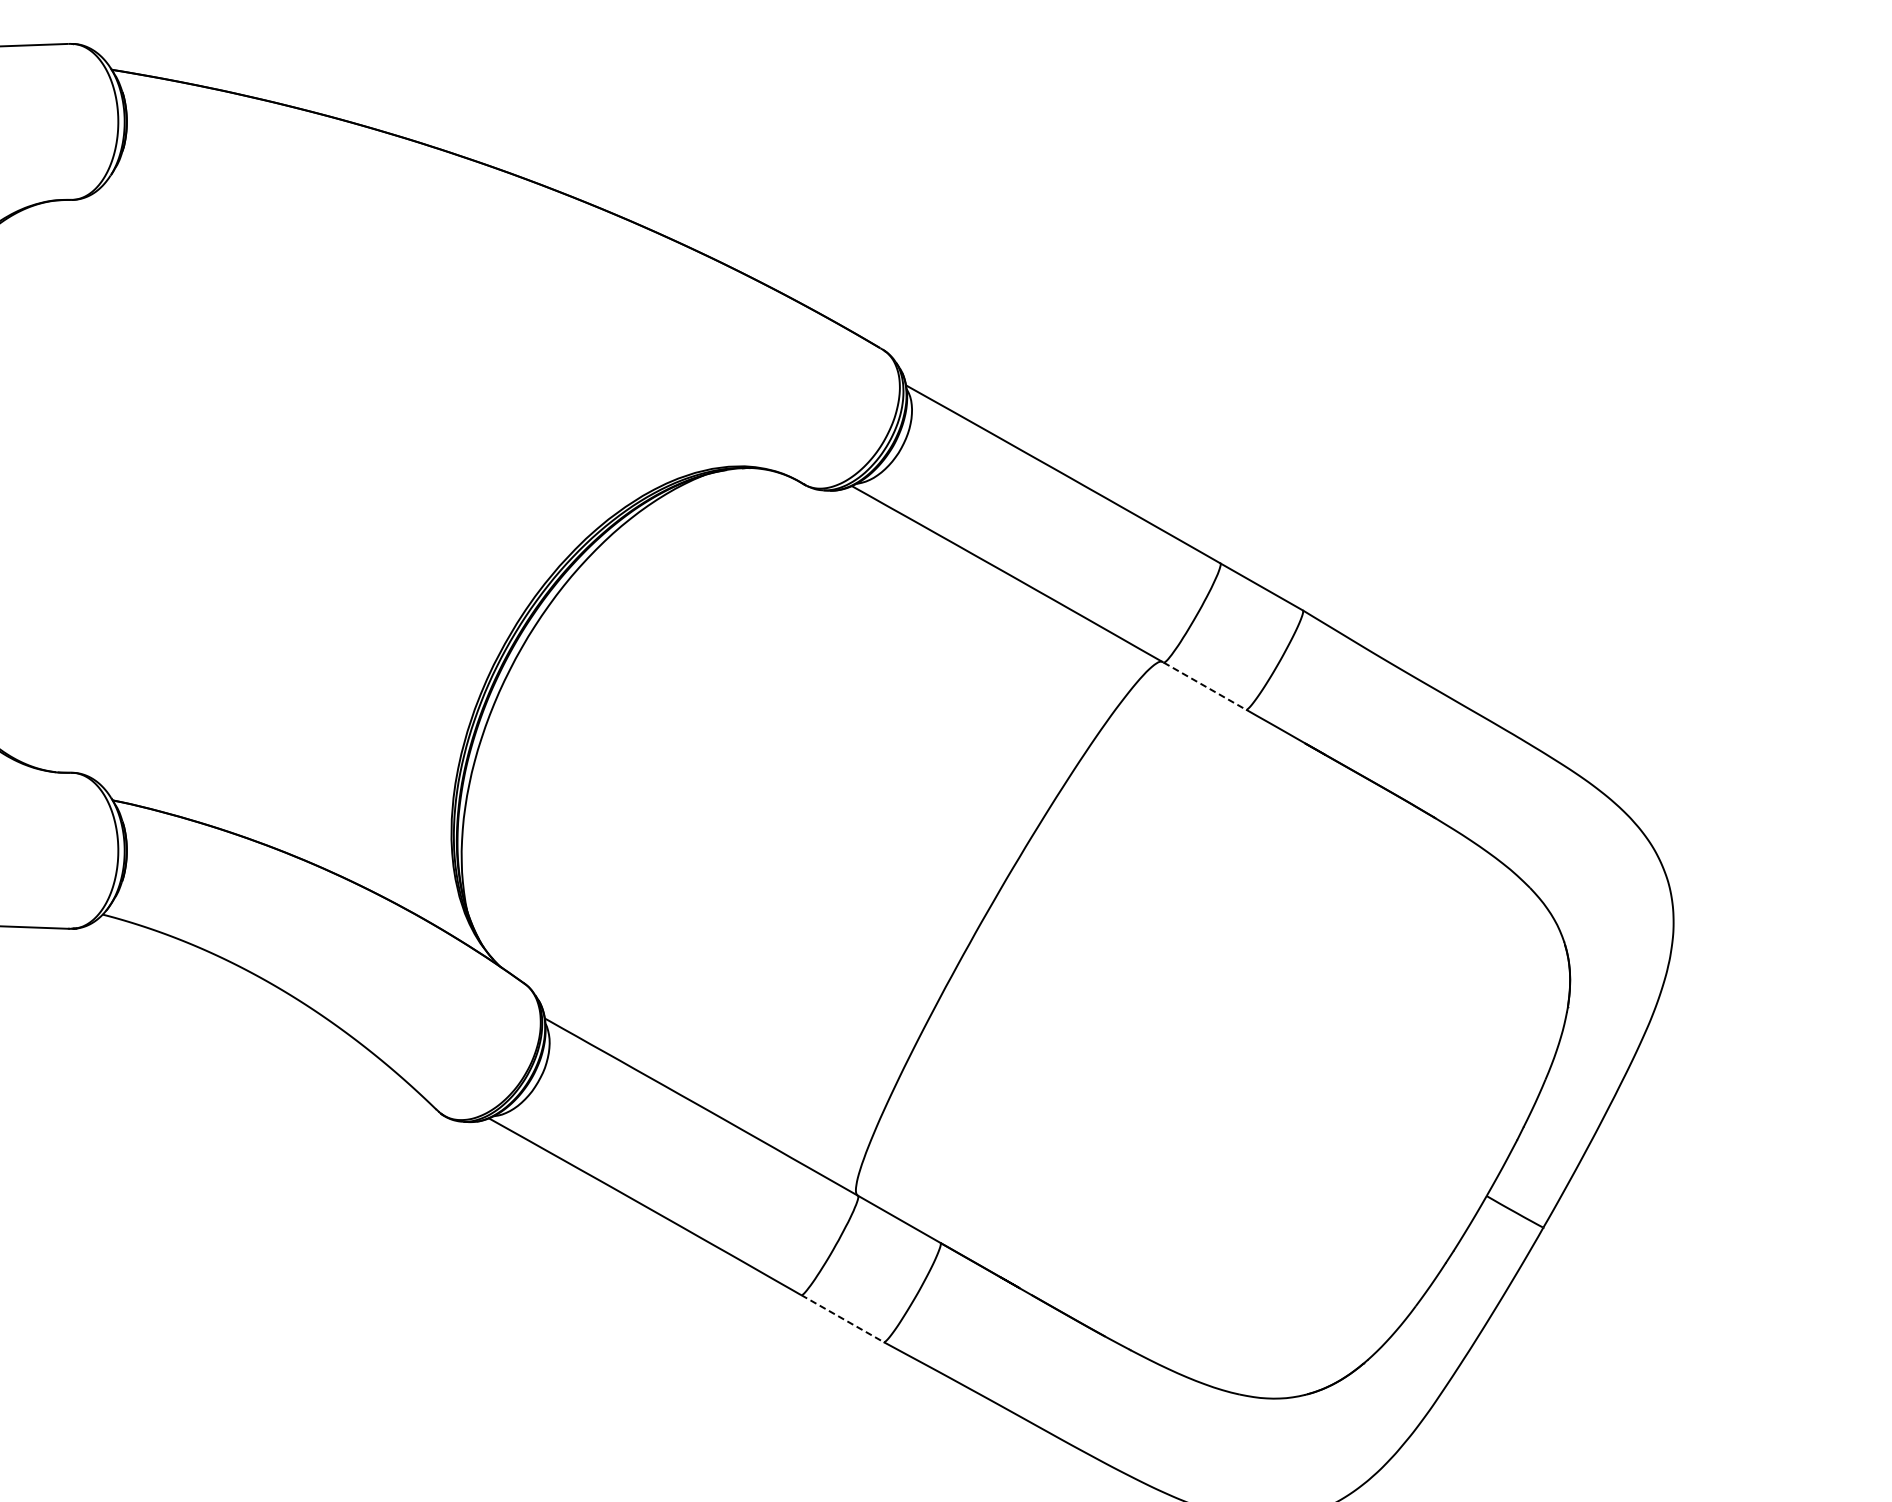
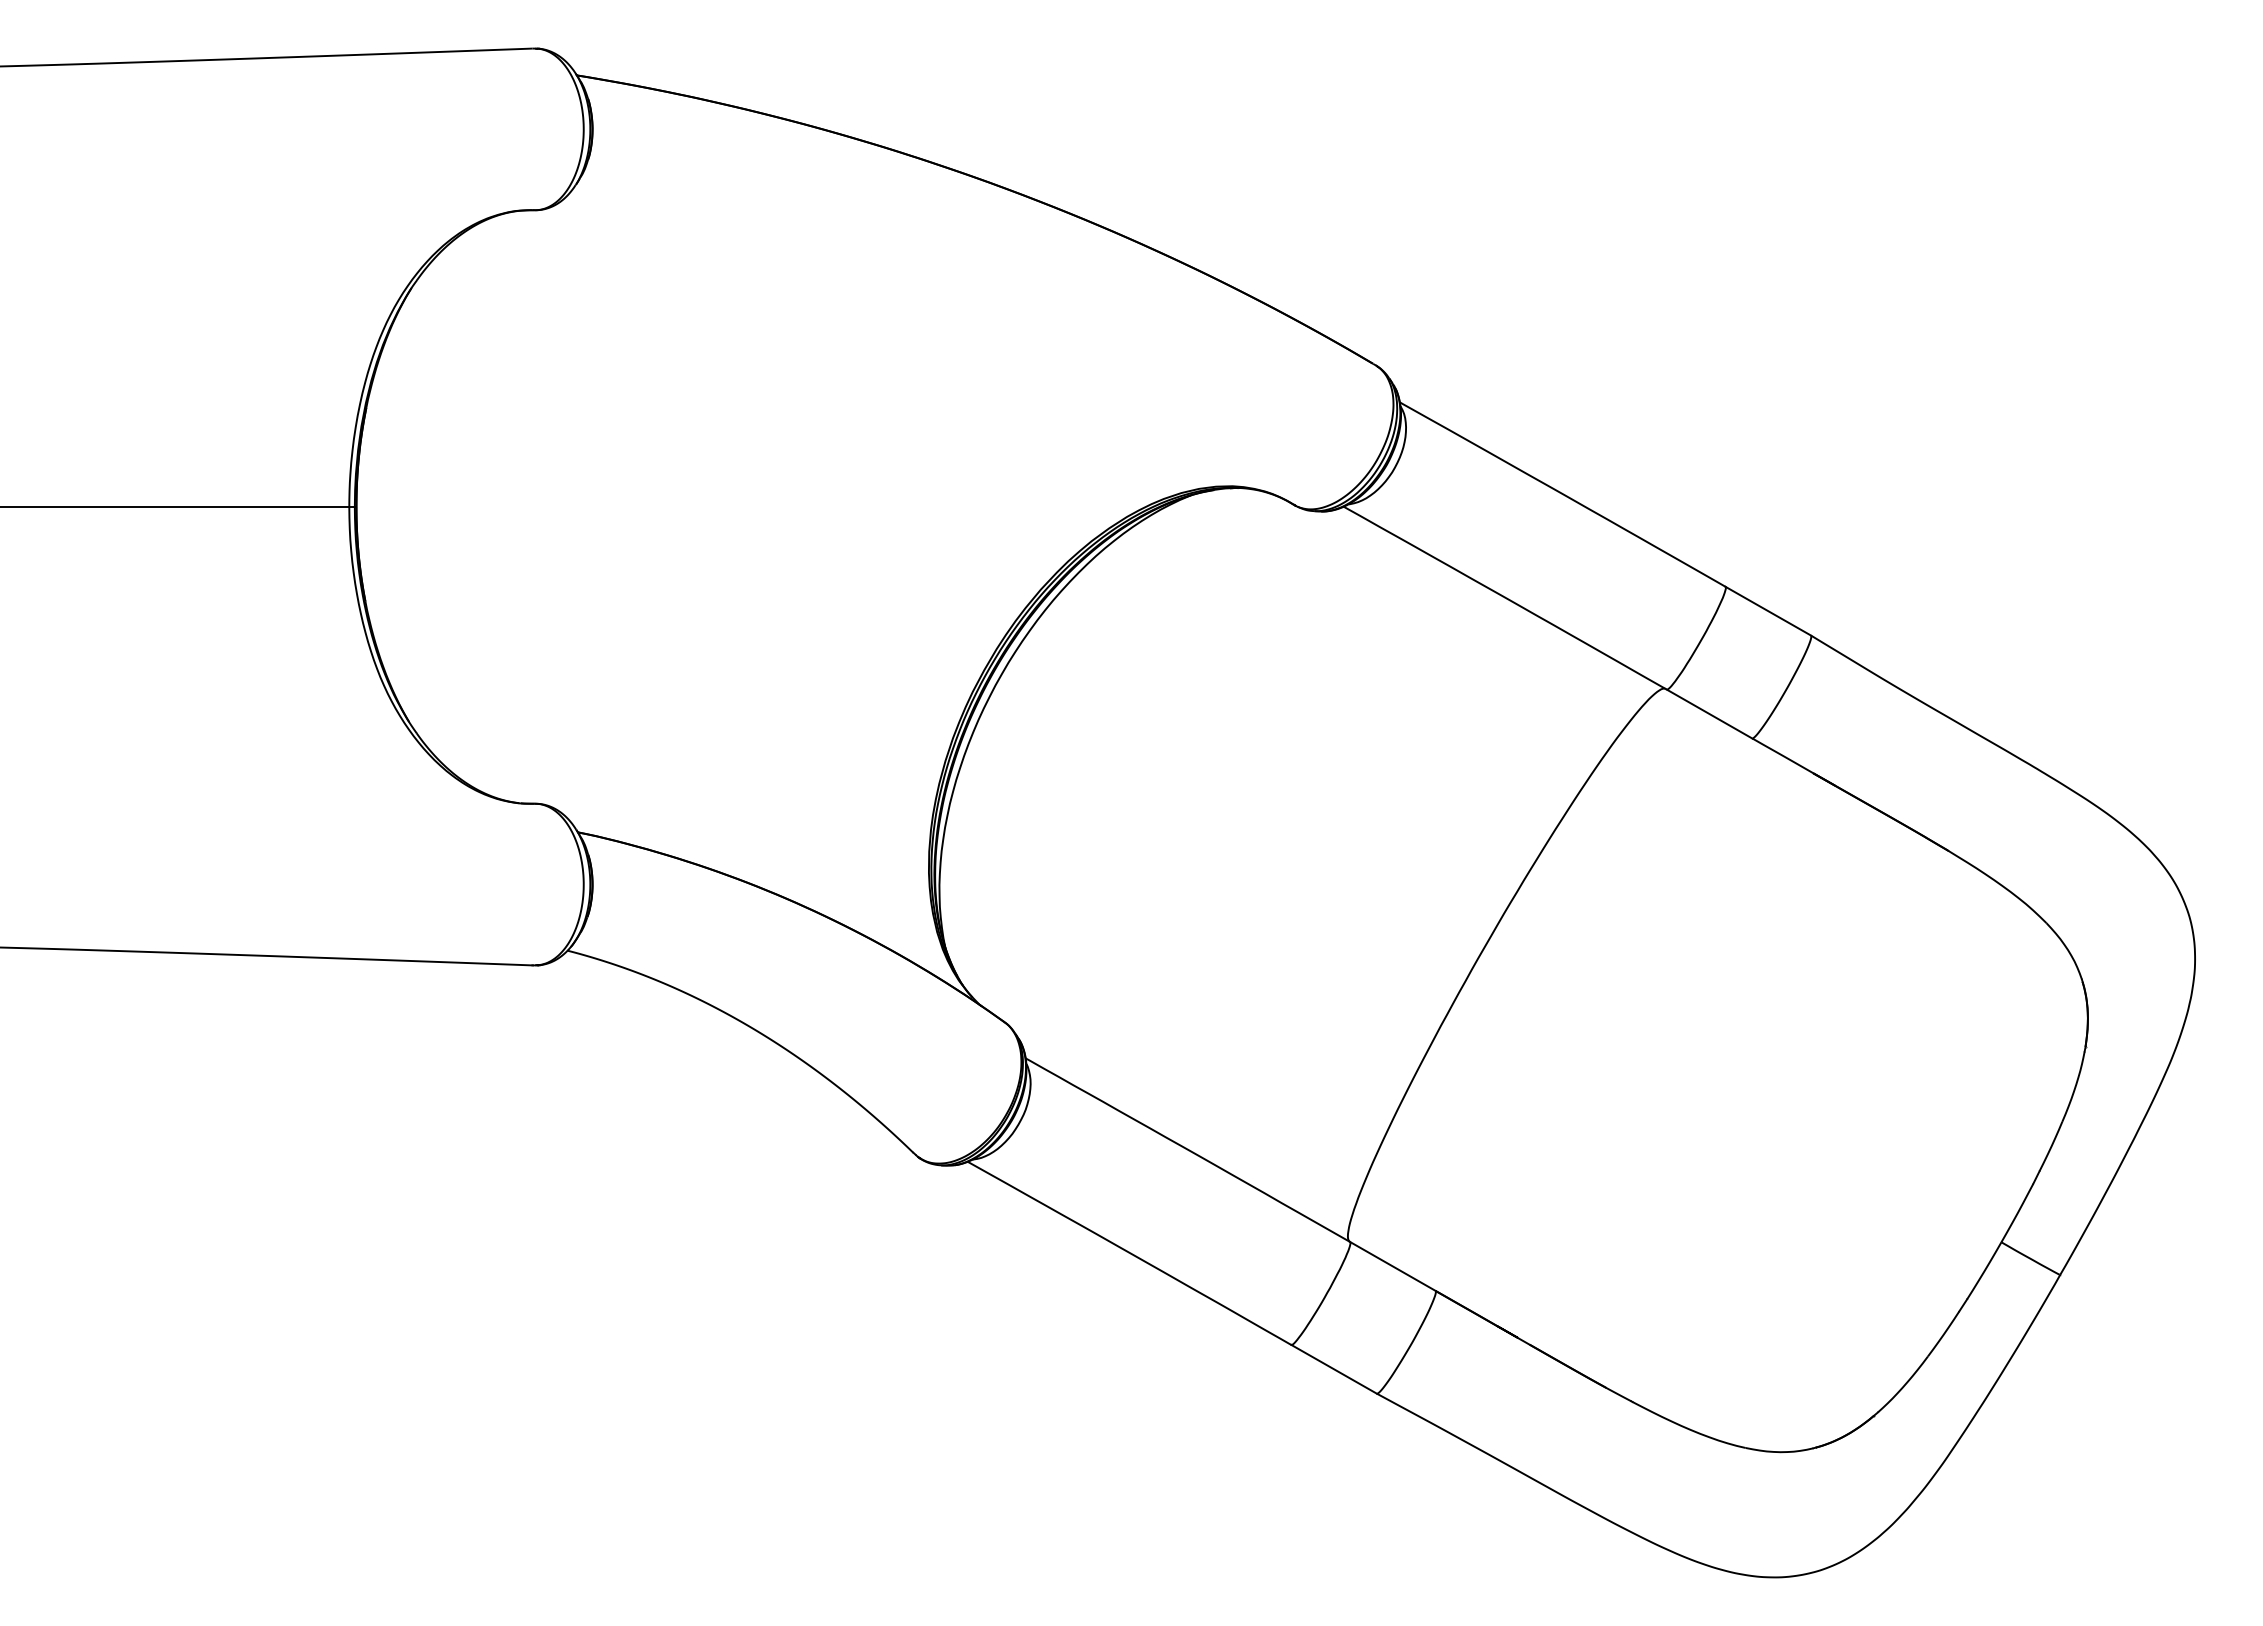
line: (1204, 686) -> (1709, 714), dashed -> solid
line: (842, 1318) -> (1334, 1369), dashed -> solid

